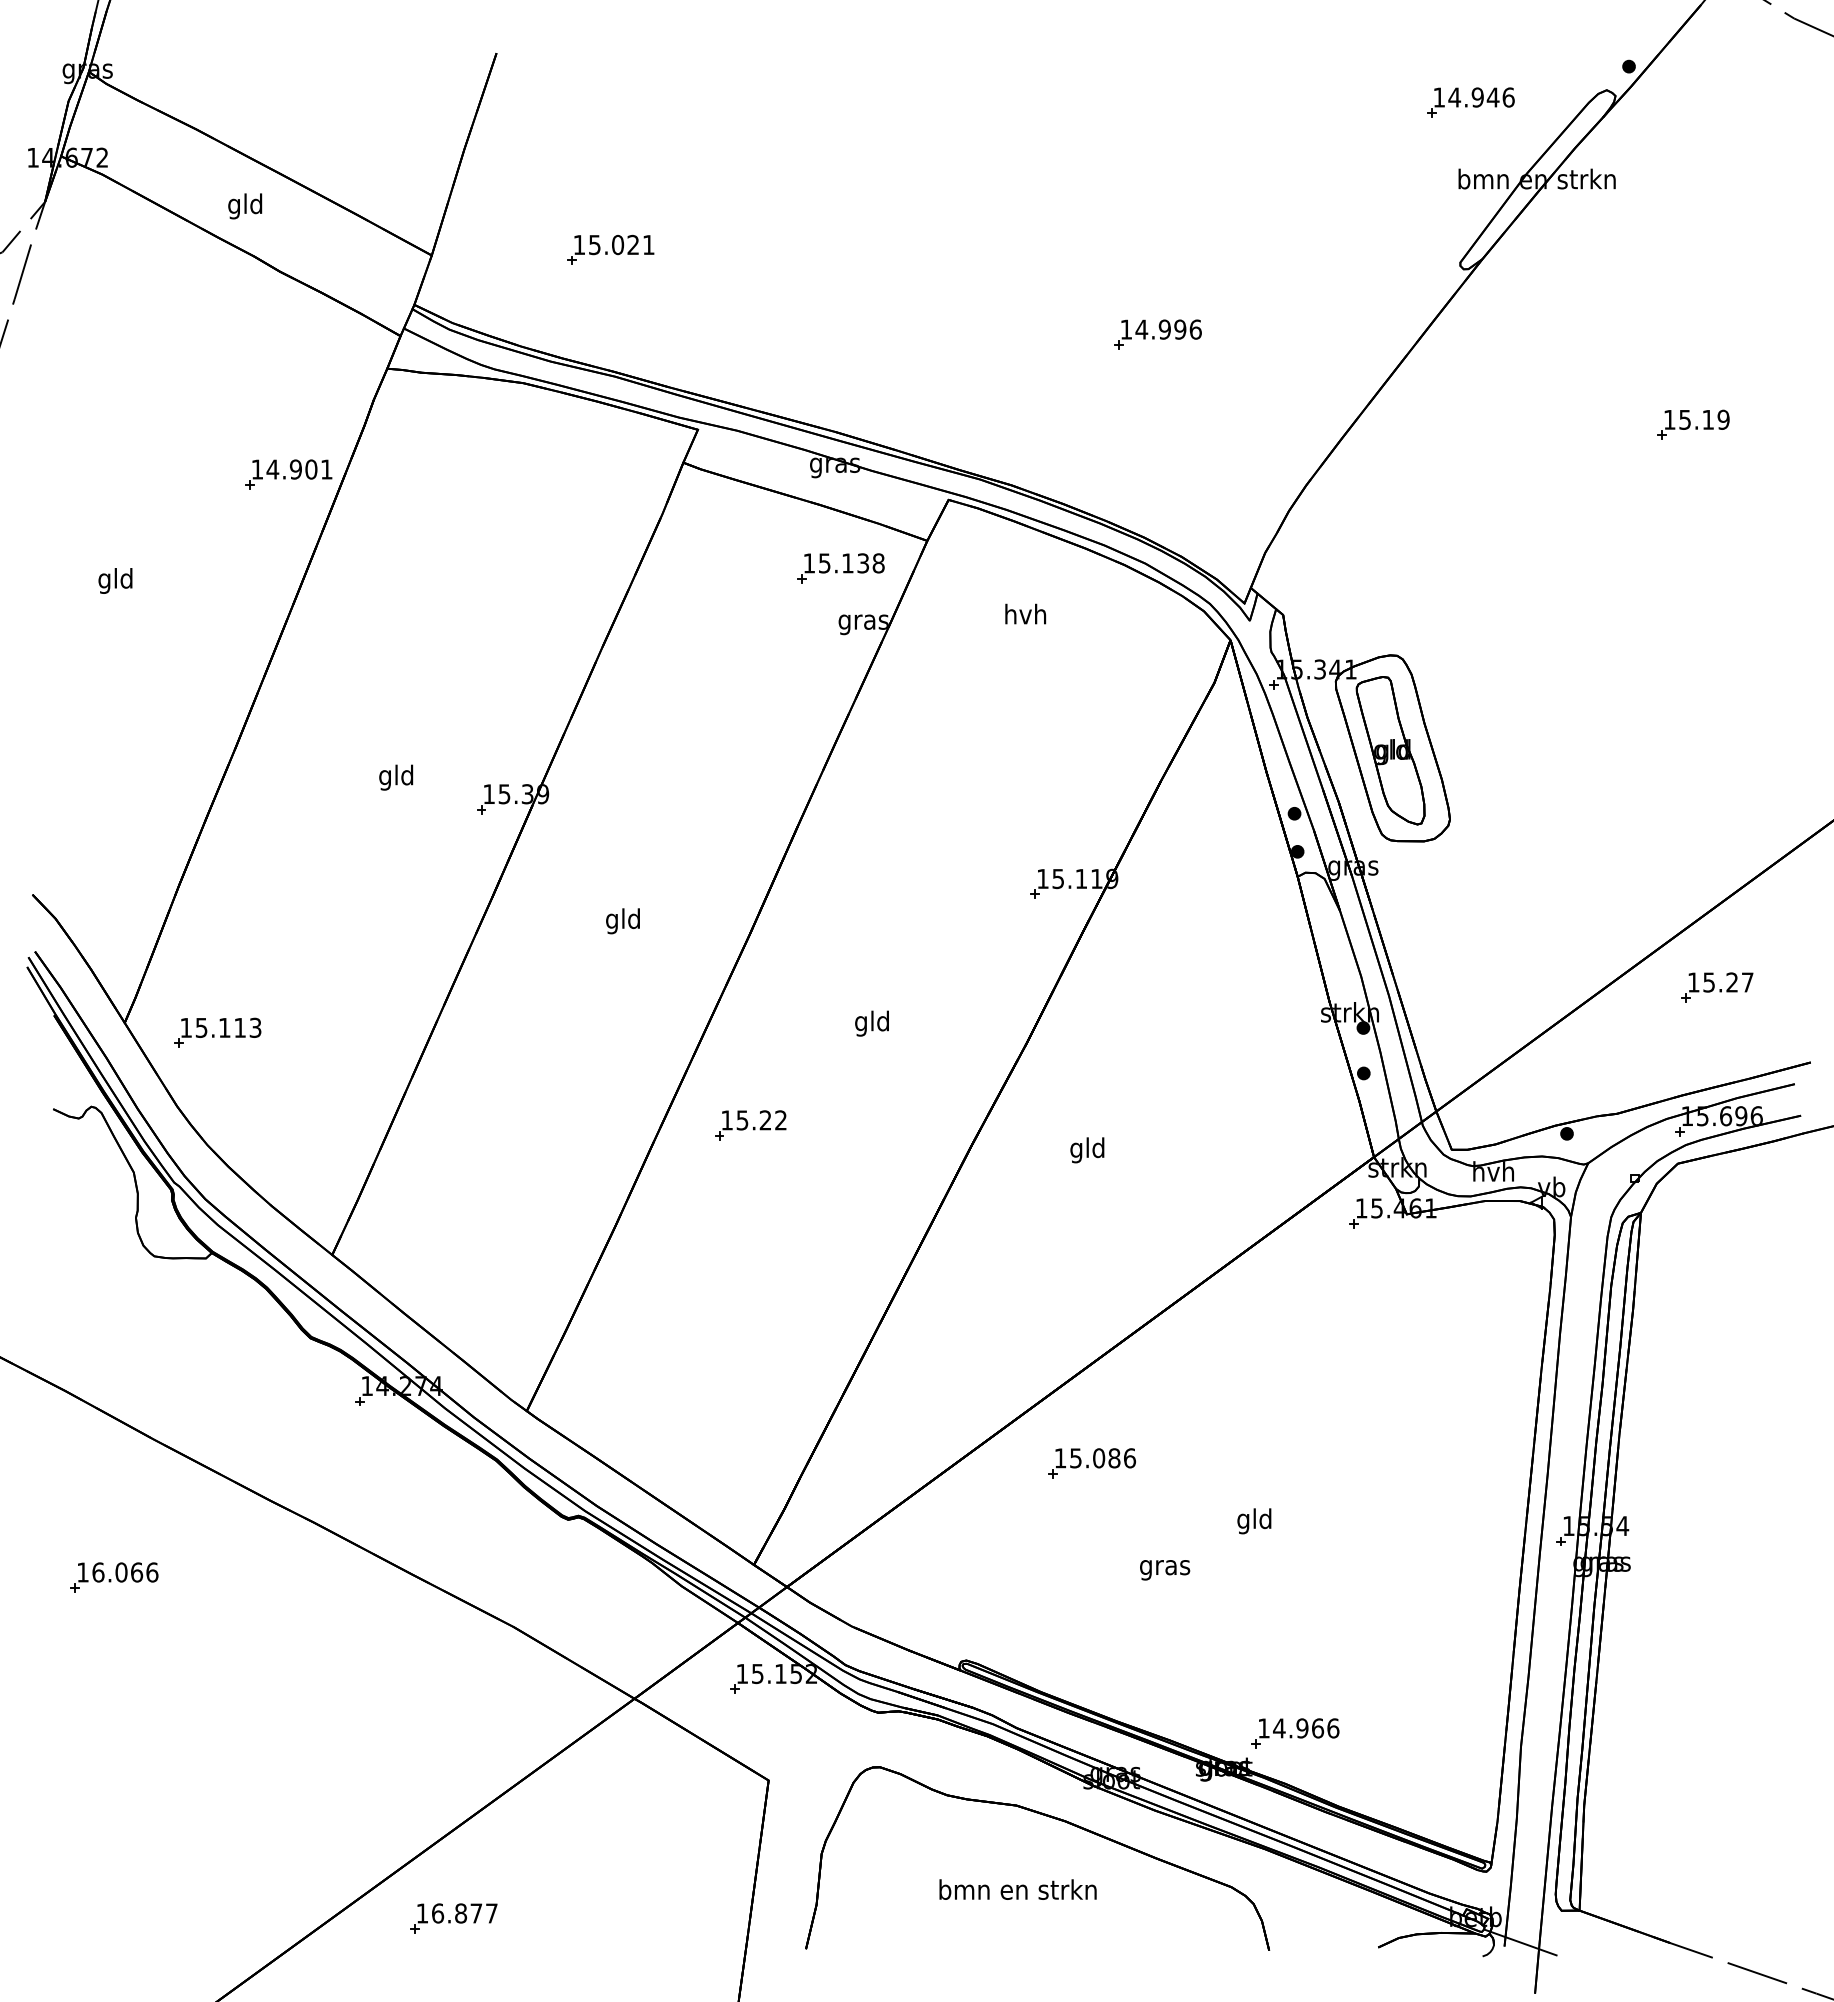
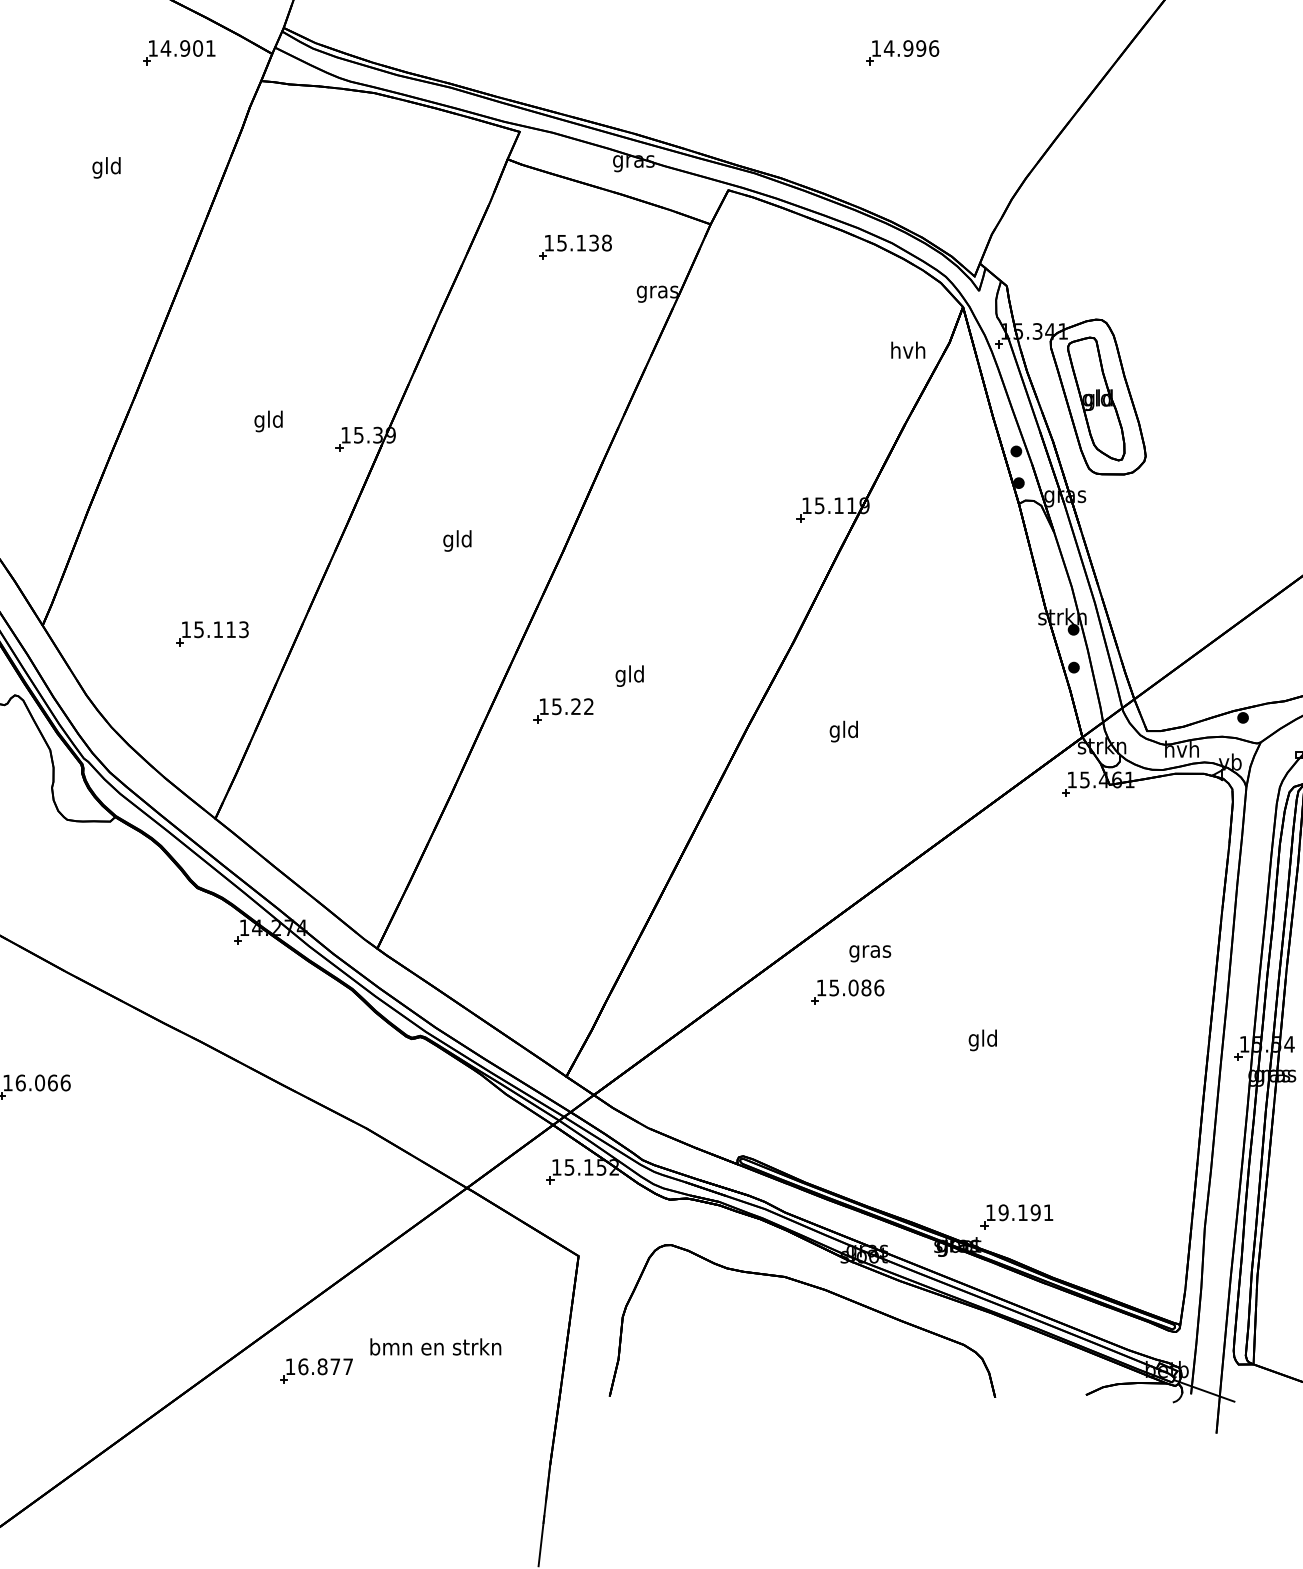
part: (288, 474) -> (178, 52), moved
part: (840, 568) -> (575, 247), moved
text: (115, 580) -> (106, 167), moved
text: (1025, 613) -> (908, 349), moved
text: (871, 1023) -> (629, 676), moved
part: (217, 1032) -> (212, 633), moved
text: (1165, 1570) -> (870, 953), moved
text: (1306, 1728) -> (1026, 1212), 14.966 -> 19.191
text: (1017, 1889) -> (435, 1346), moved

